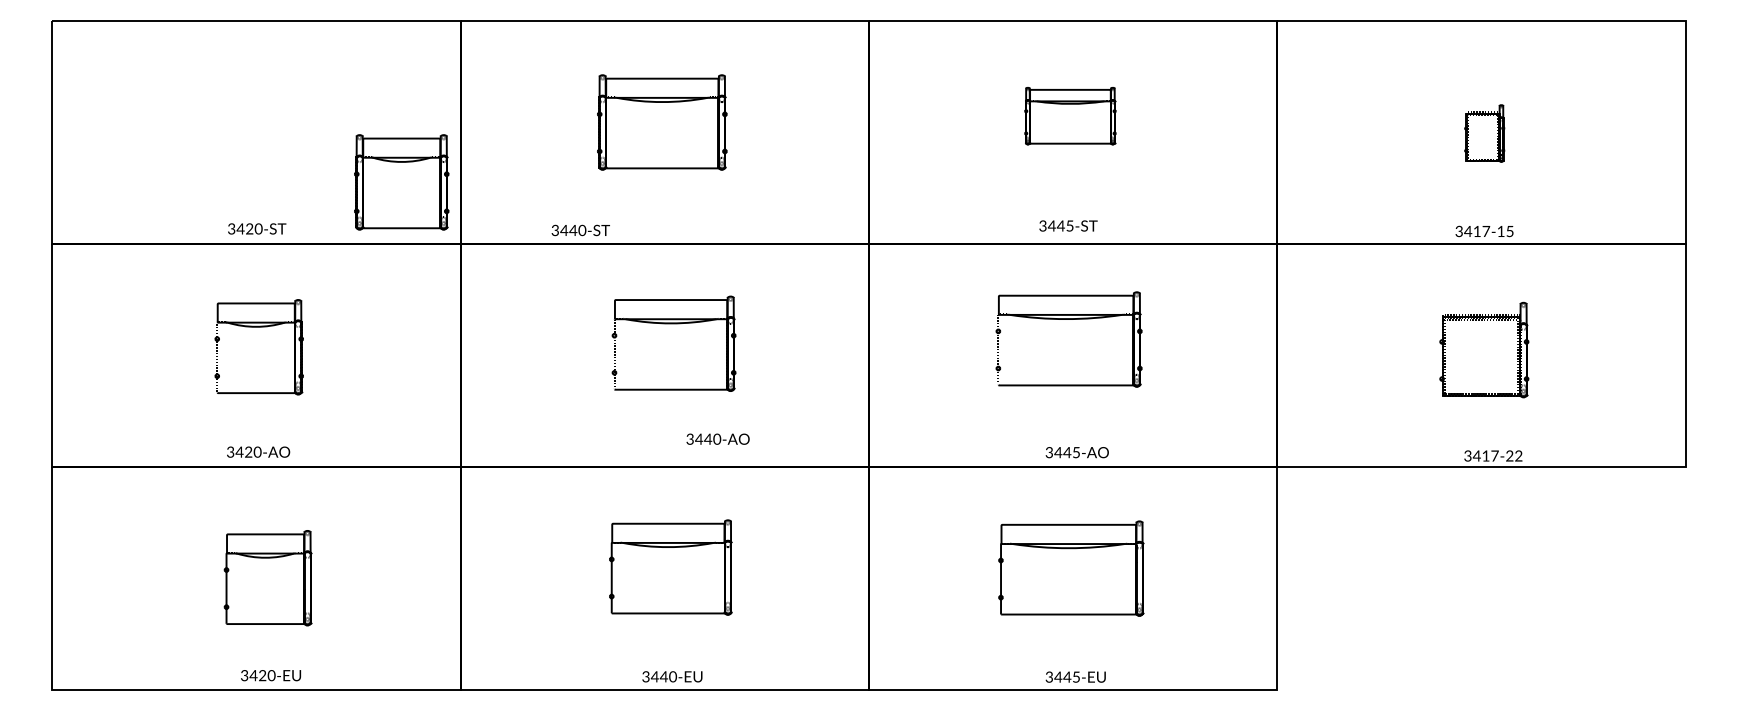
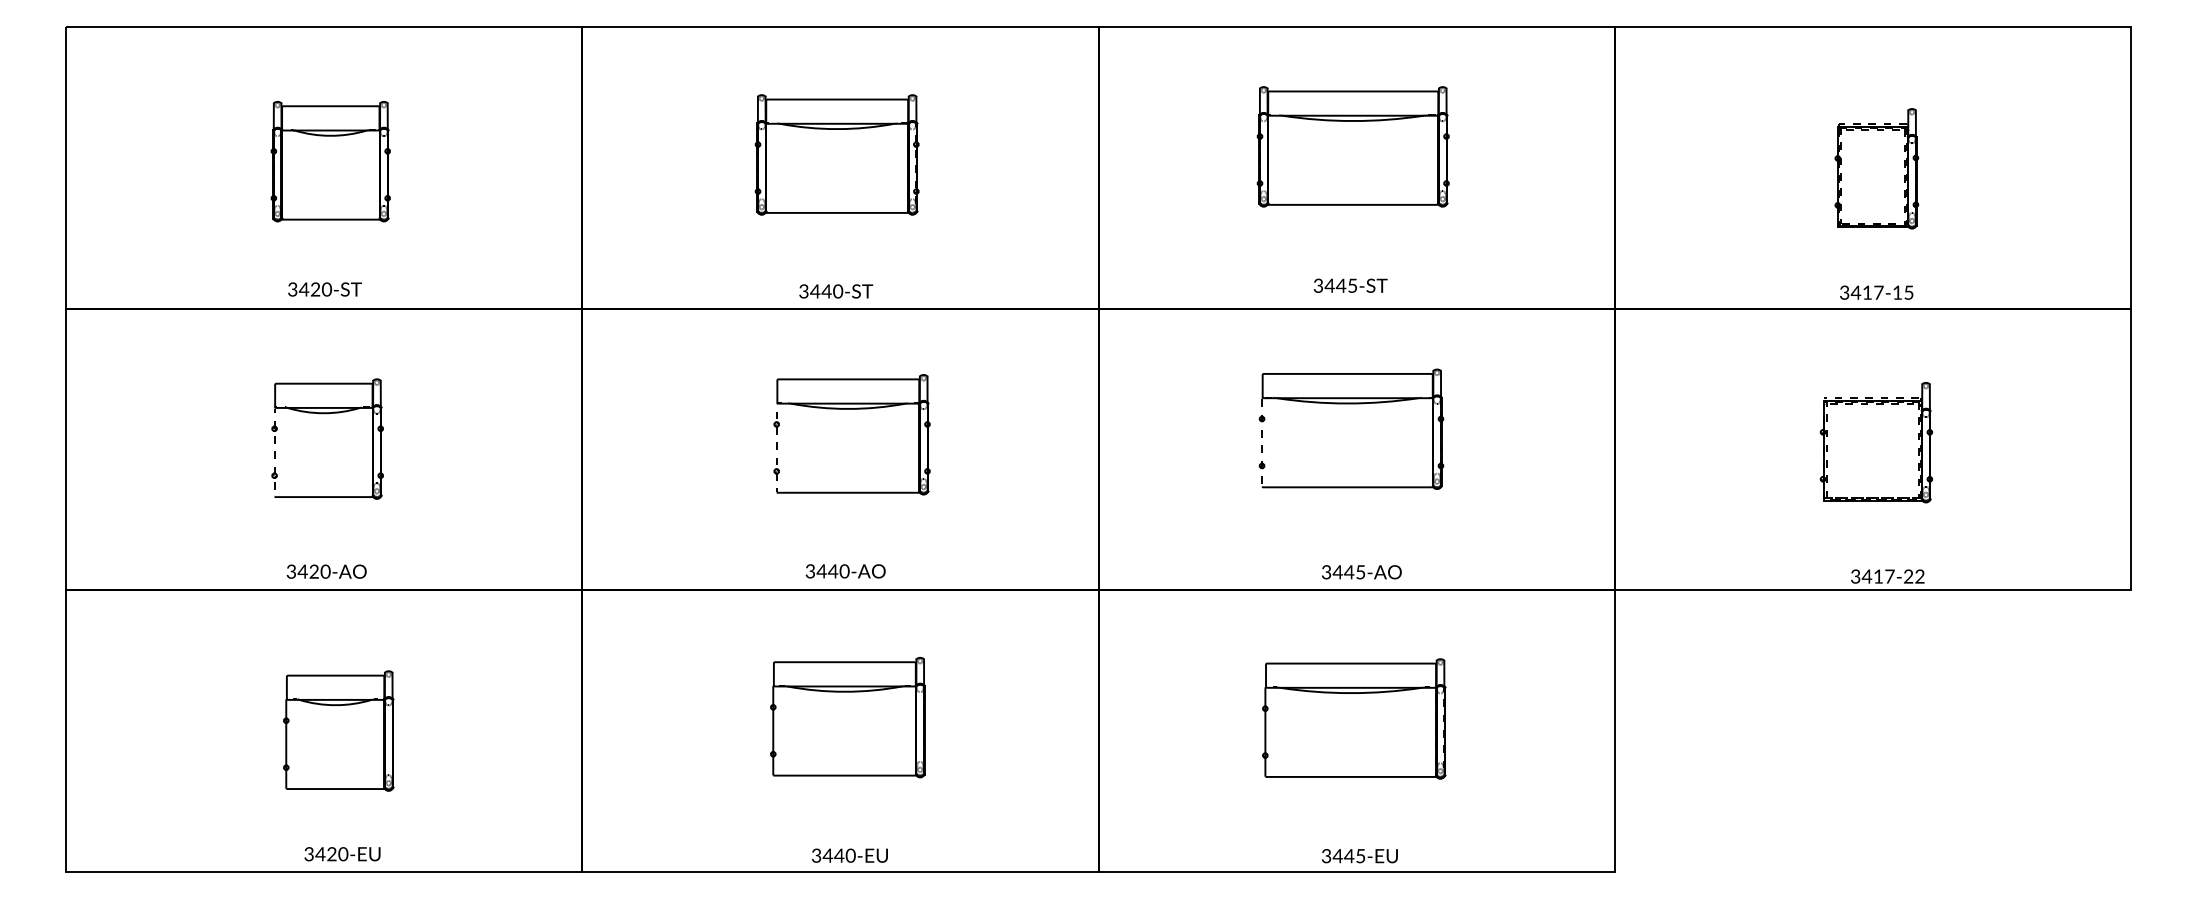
part: (1069, 115) -> (1352, 146), size x1.67
part: (1484, 133) -> (1876, 168), size x1.67
part: (401, 182) -> (330, 161), moved
text: (581, 230) -> (836, 291), moved
text: (717, 439) -> (845, 571), moved

